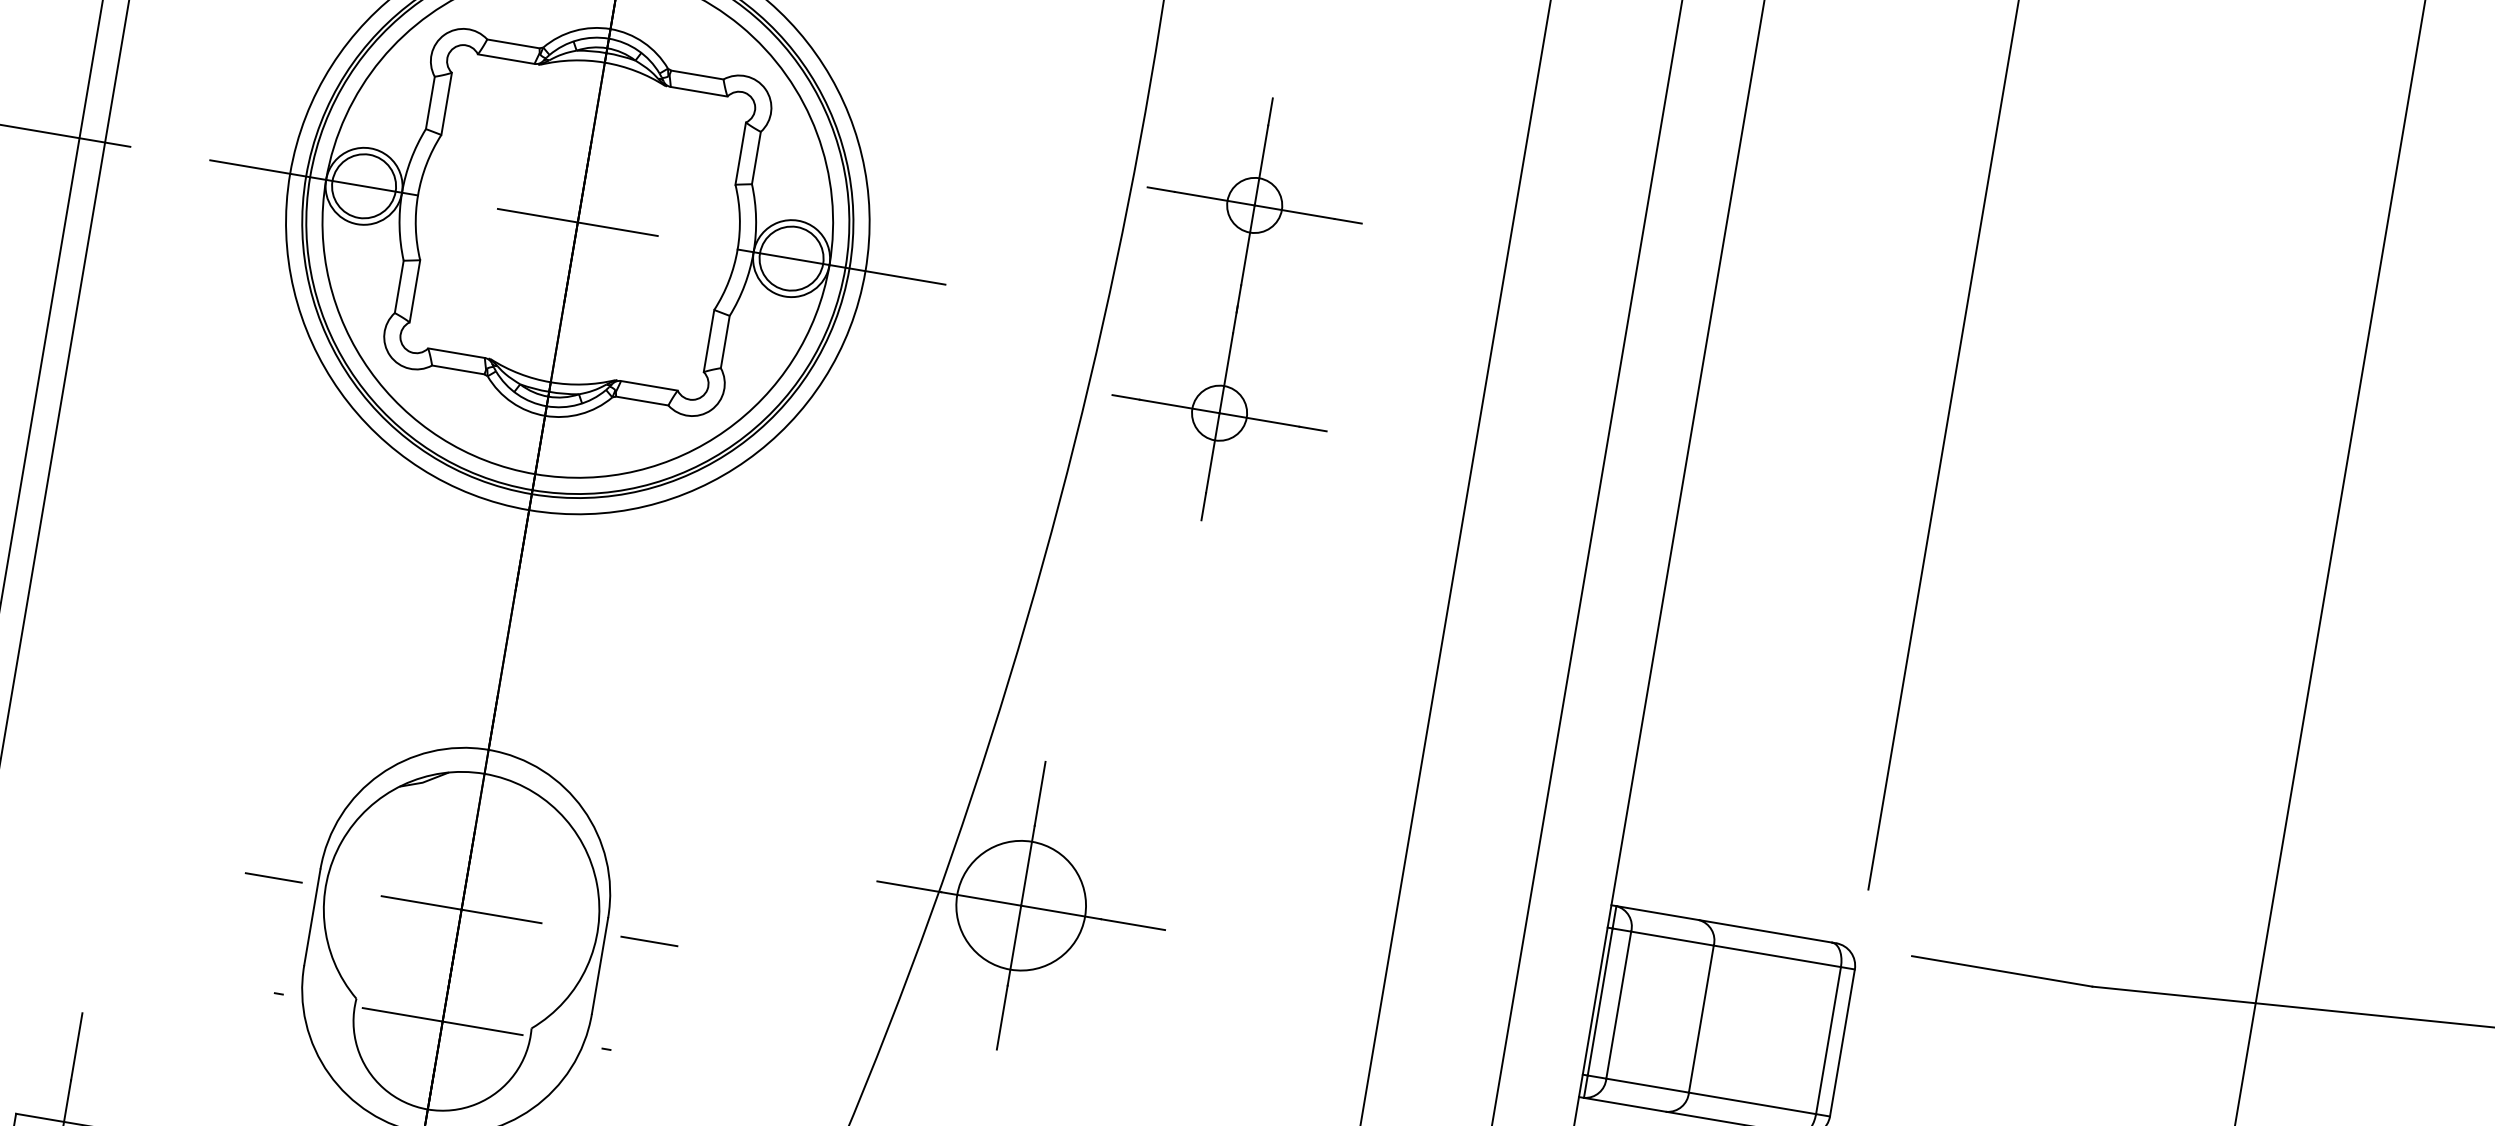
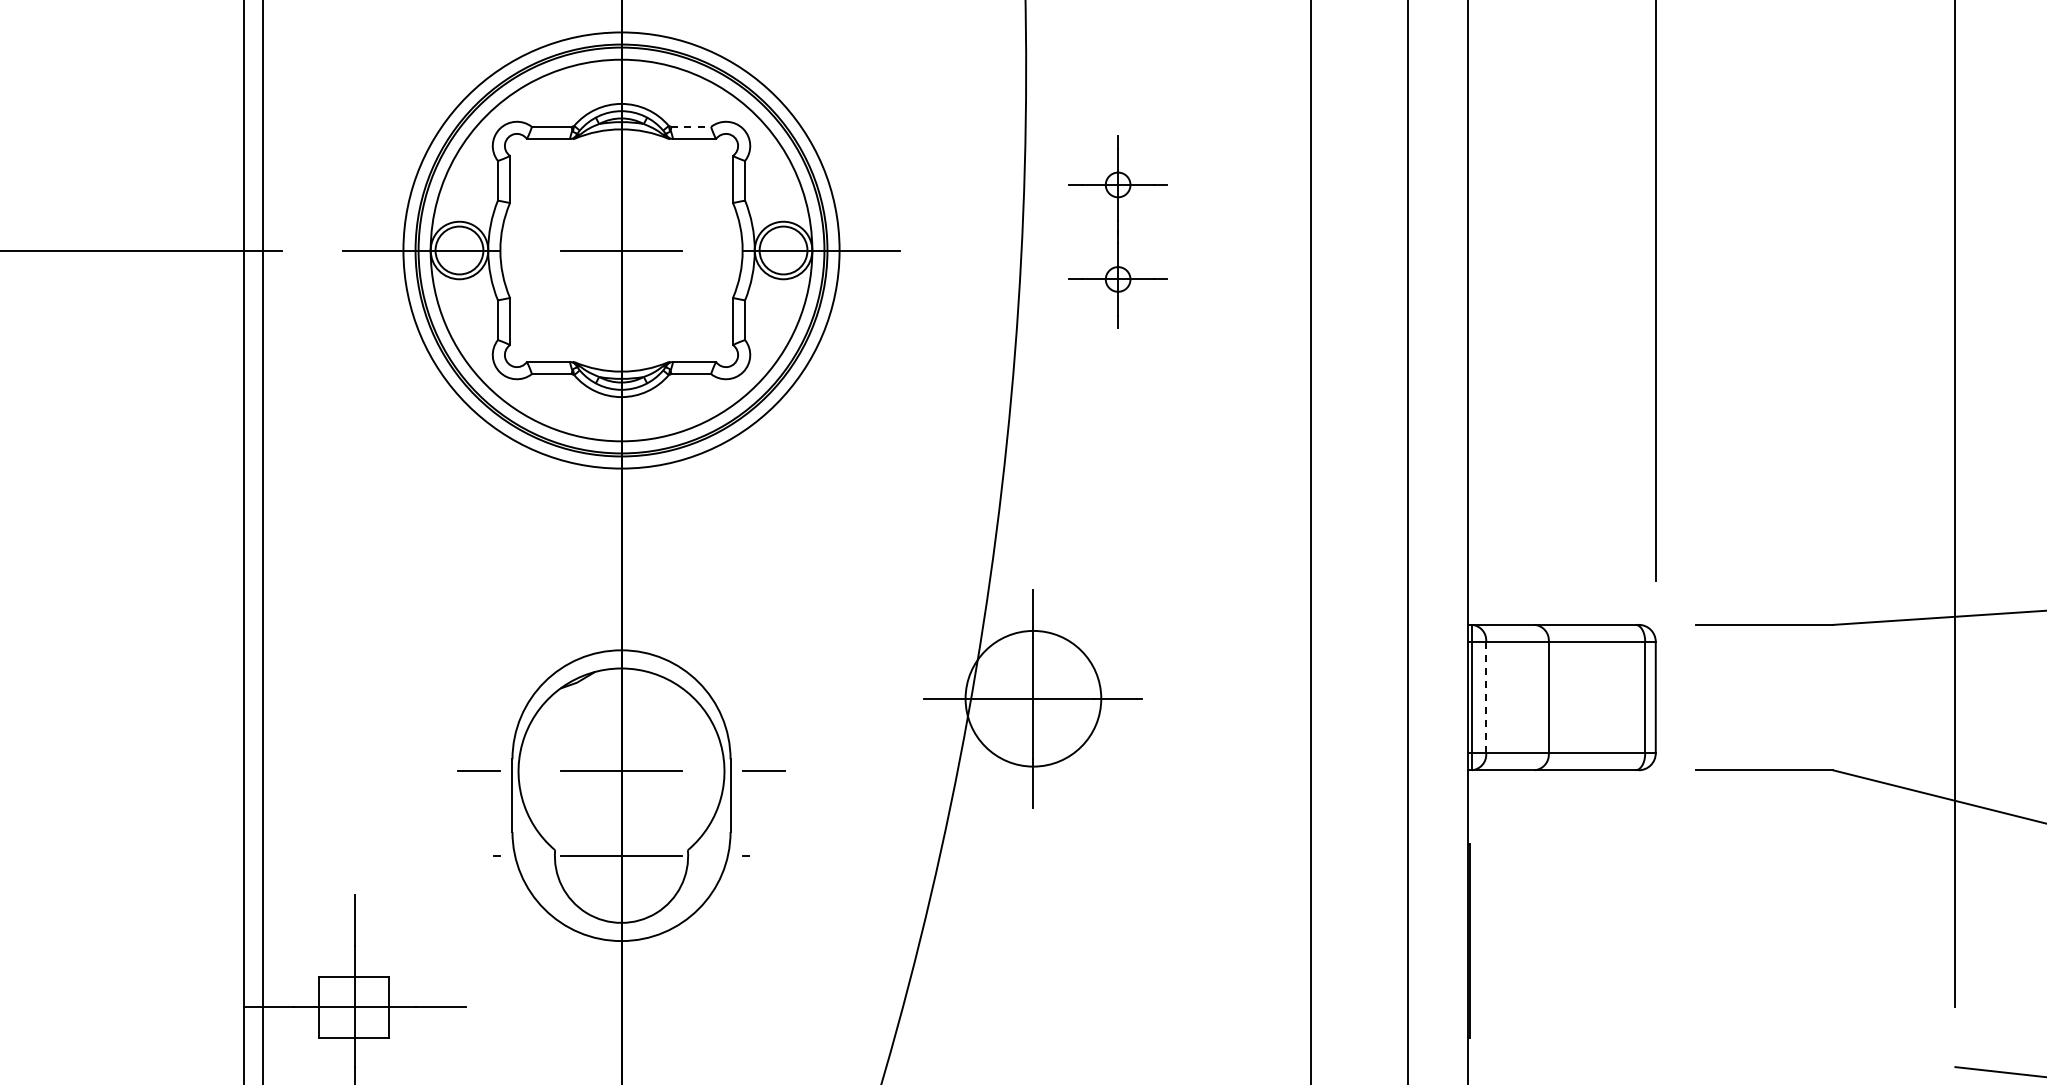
line: (697, 74) -> (691, 126), solid -> dashed
part: (1236, 308) -> (1117, 231), size x0.6
circle: (1020, 905) -> (1032, 698), size x1.4
line: (1619, 1005) -> (1486, 697), solid -> dashed

